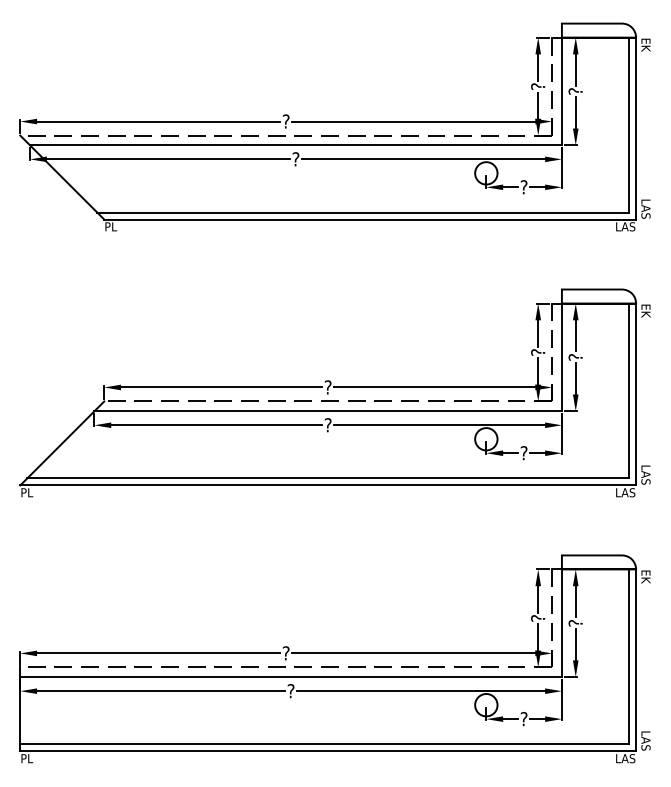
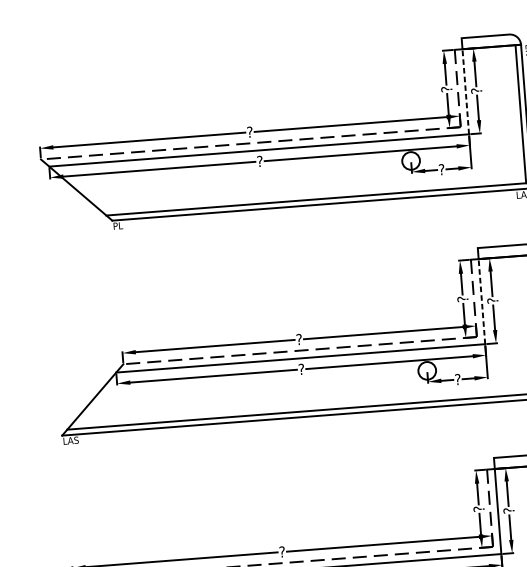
line: (561, 91) -> (465, 91), solid -> dashed
line: (561, 357) -> (481, 301), solid -> dashed
text: (31, 492) -> (71, 440), PL -> LAS

